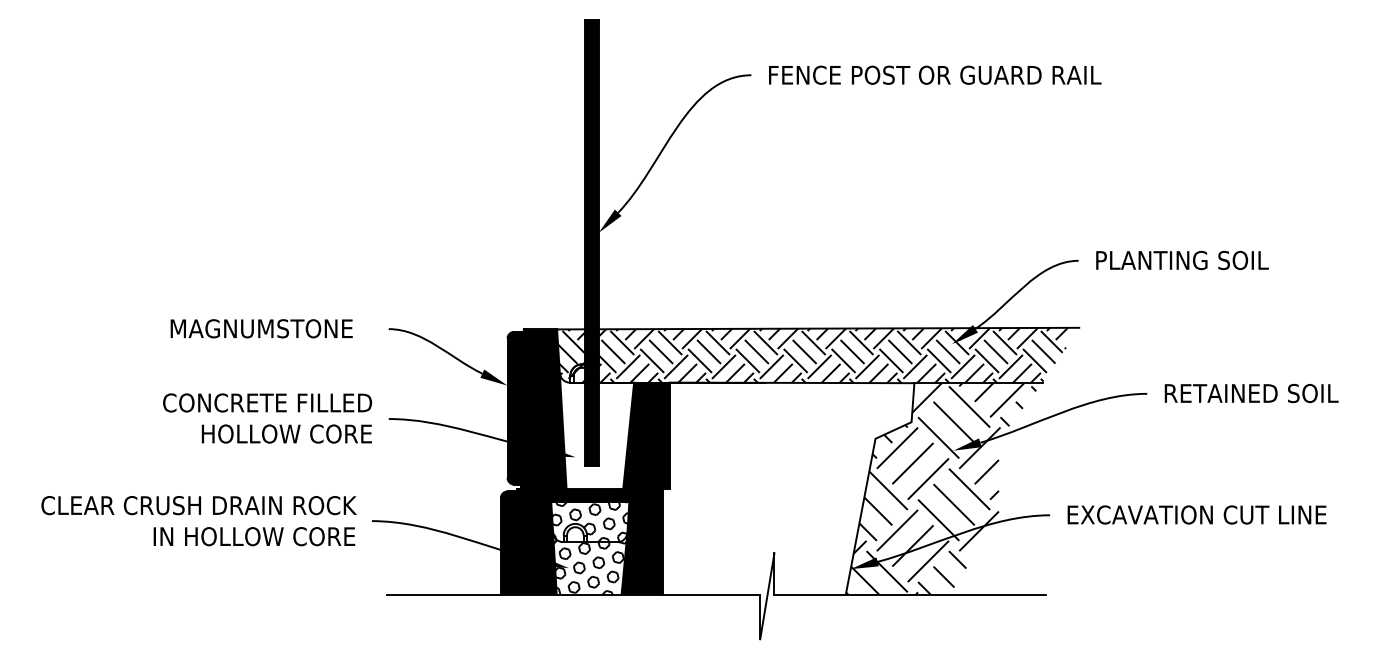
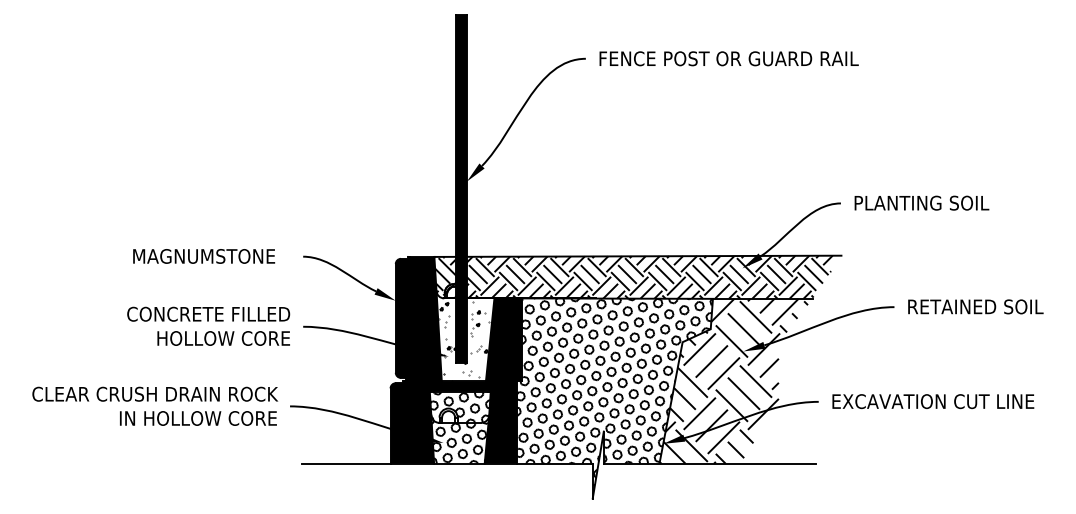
hatch: (595, 437) -> (464, 341), added
hatch: (784, 507) -> (611, 395), added

